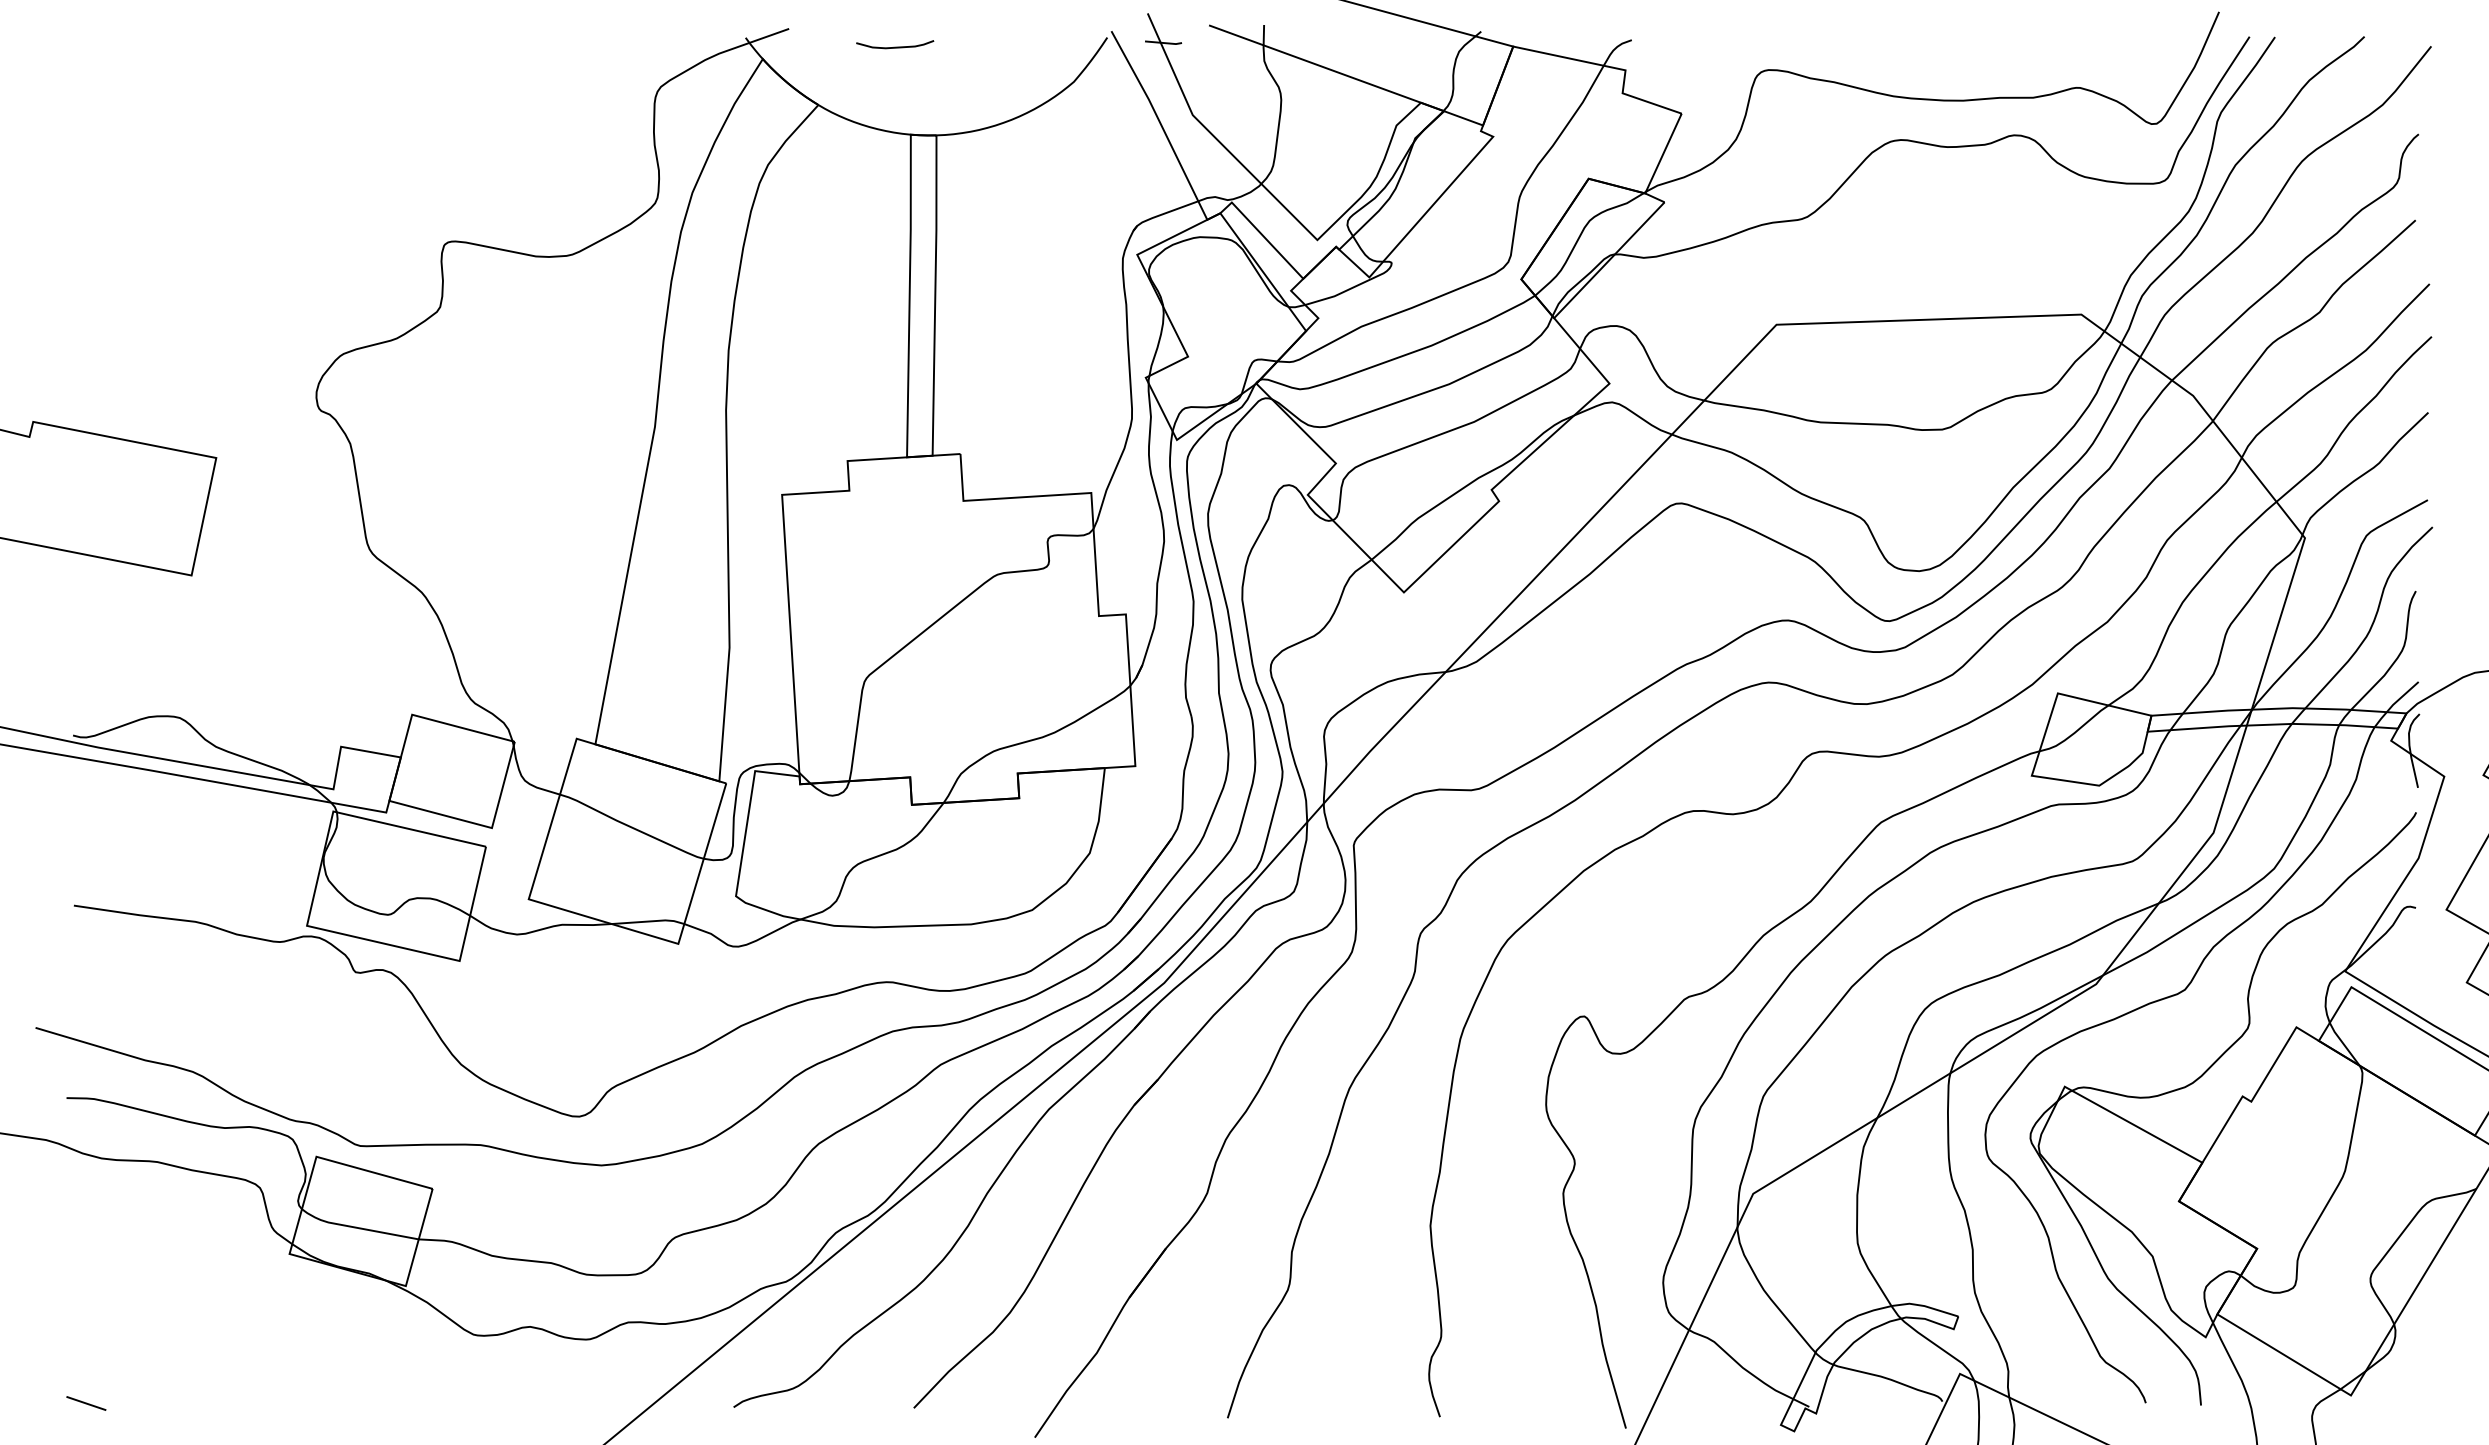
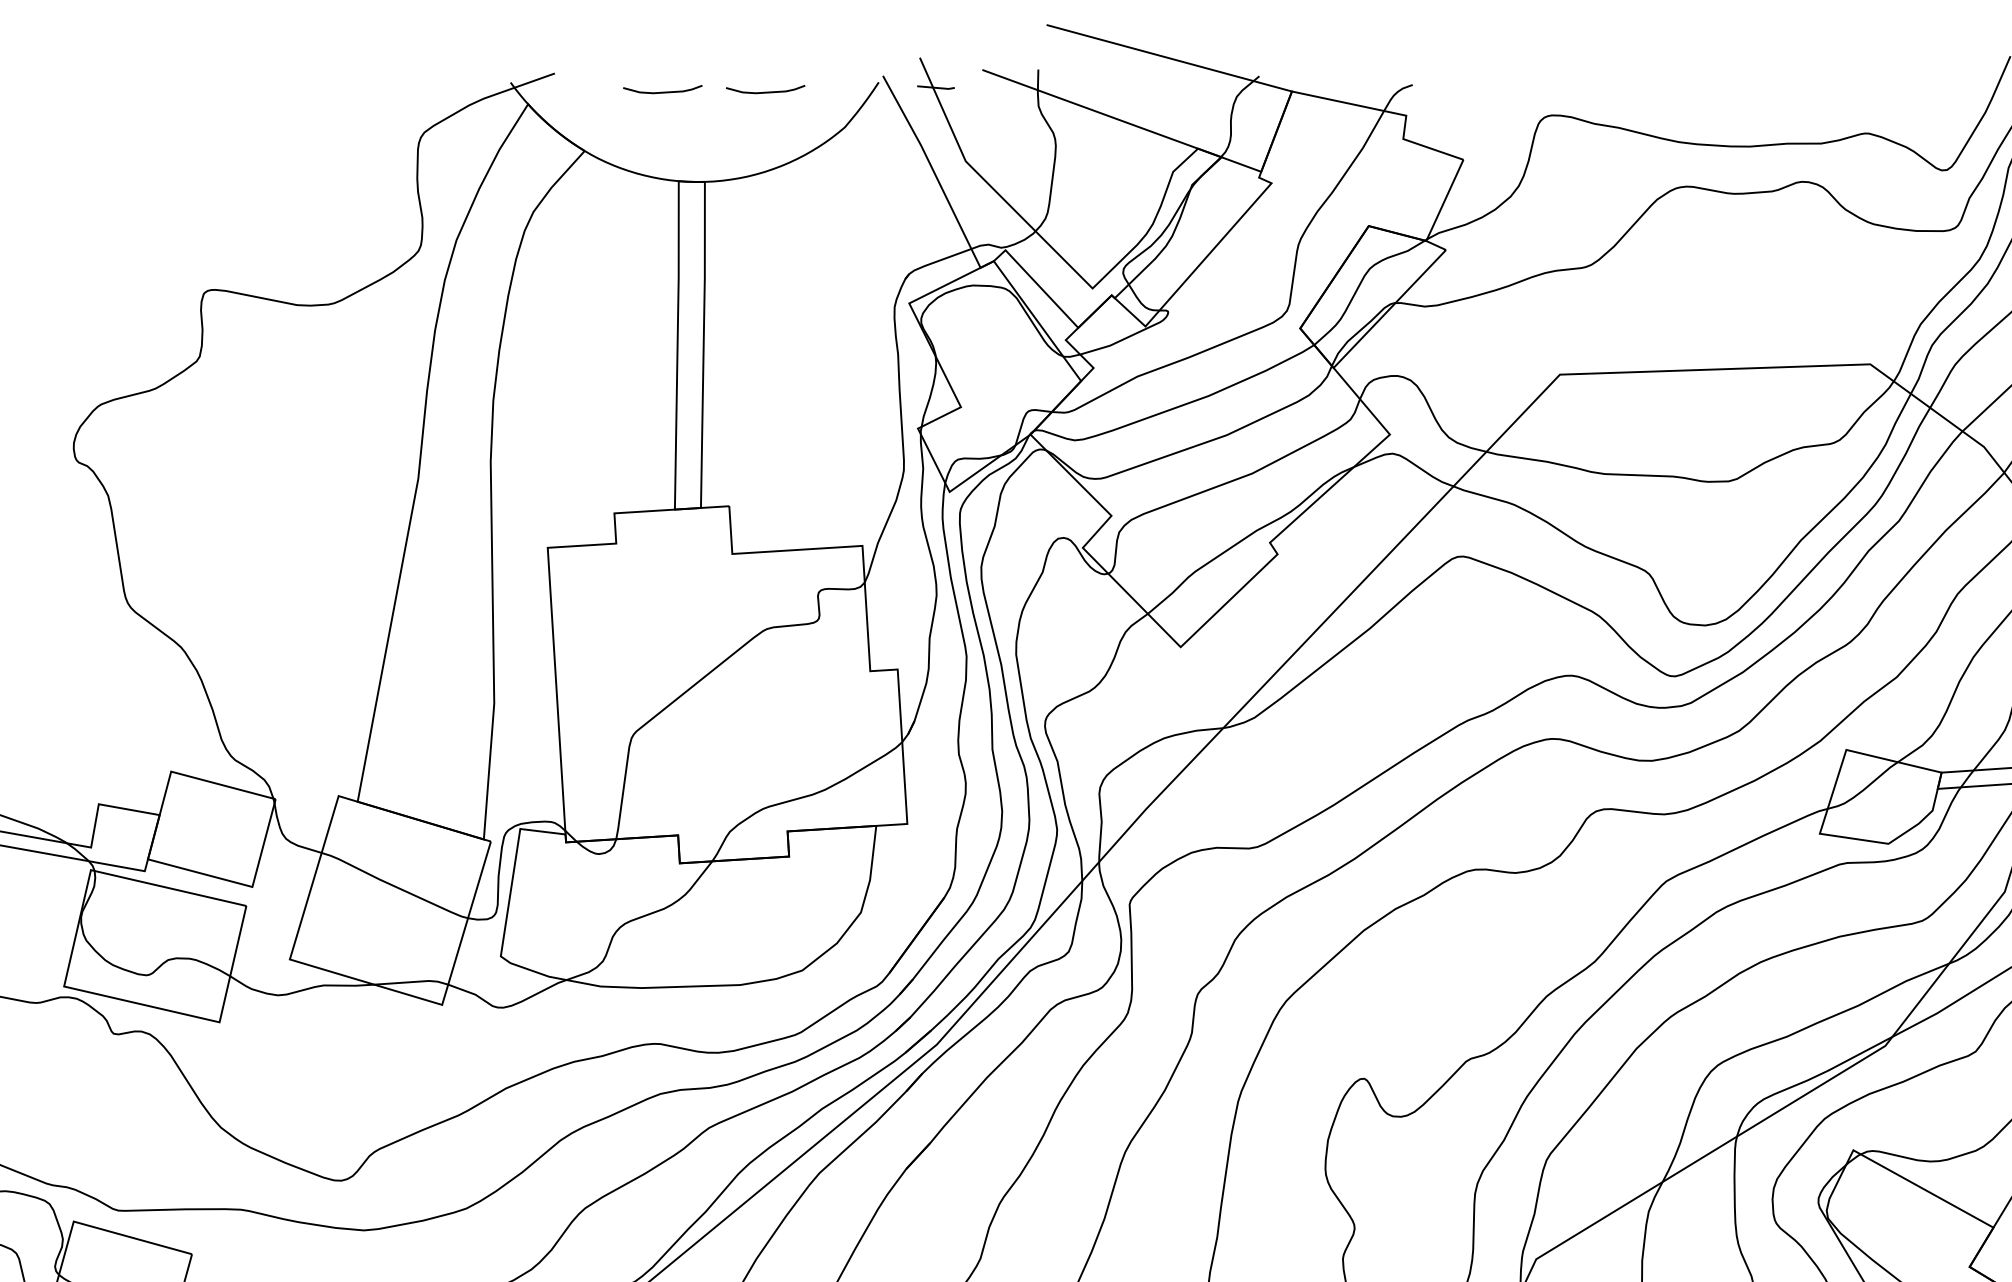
curve: (996, 46) -> (765, 91), added

